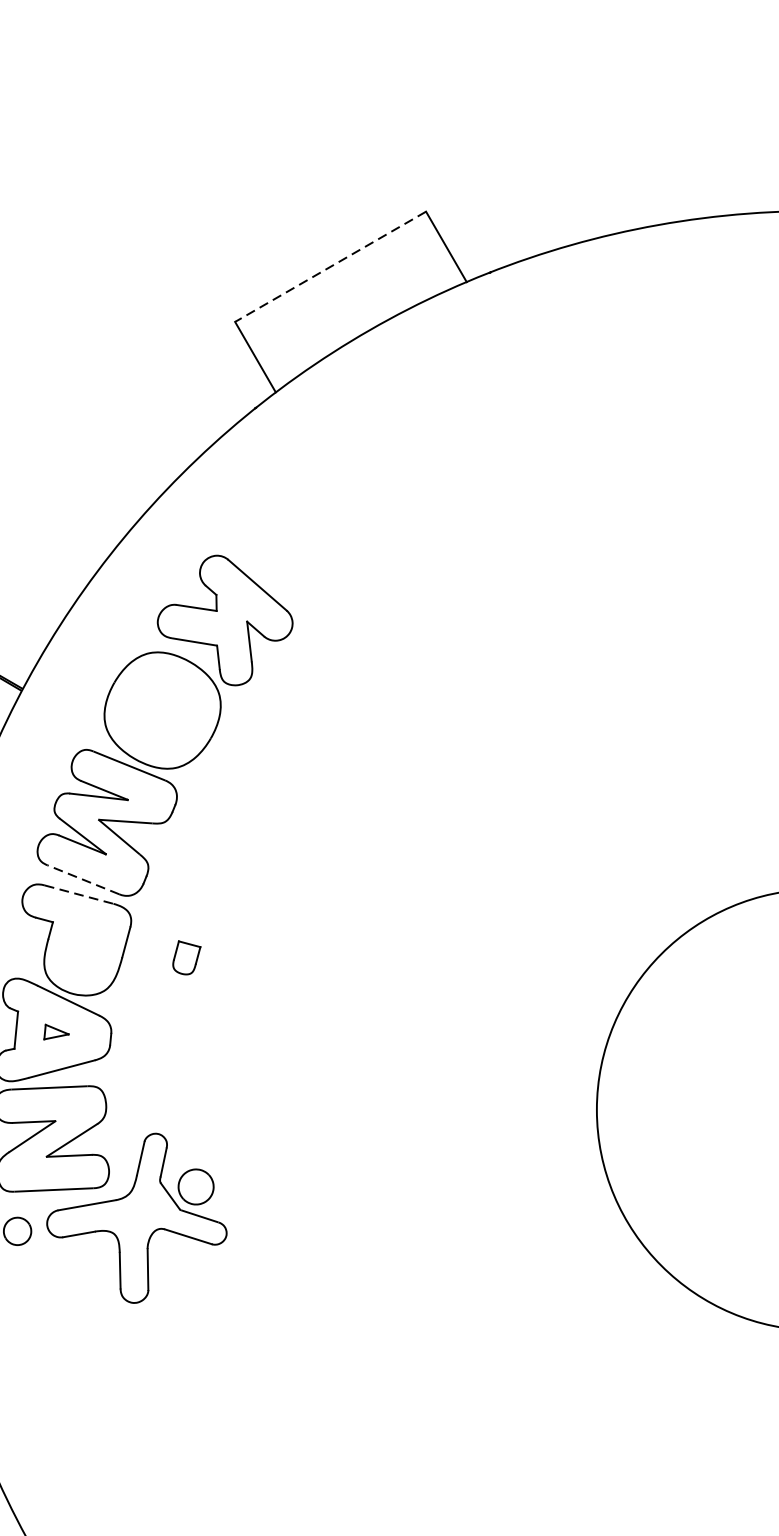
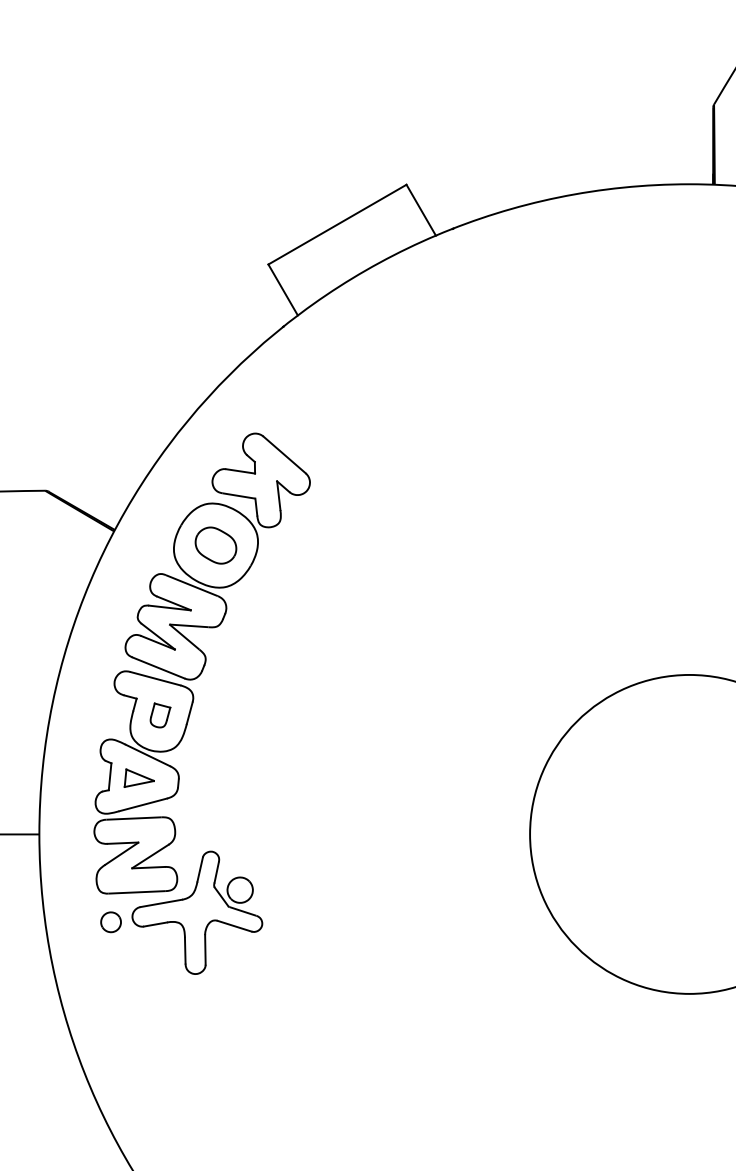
line: (330, 266) -> (337, 224), dashed -> solid
part: (161, 710) -> (215, 545), added
line: (83, 879) -> (158, 667), dashed -> solid
line: (79, 894) -> (155, 678), dashed -> solid
part: (186, 957) -> (160, 715), moved
part: (55, 1031) -> (138, 777), size x1.67

